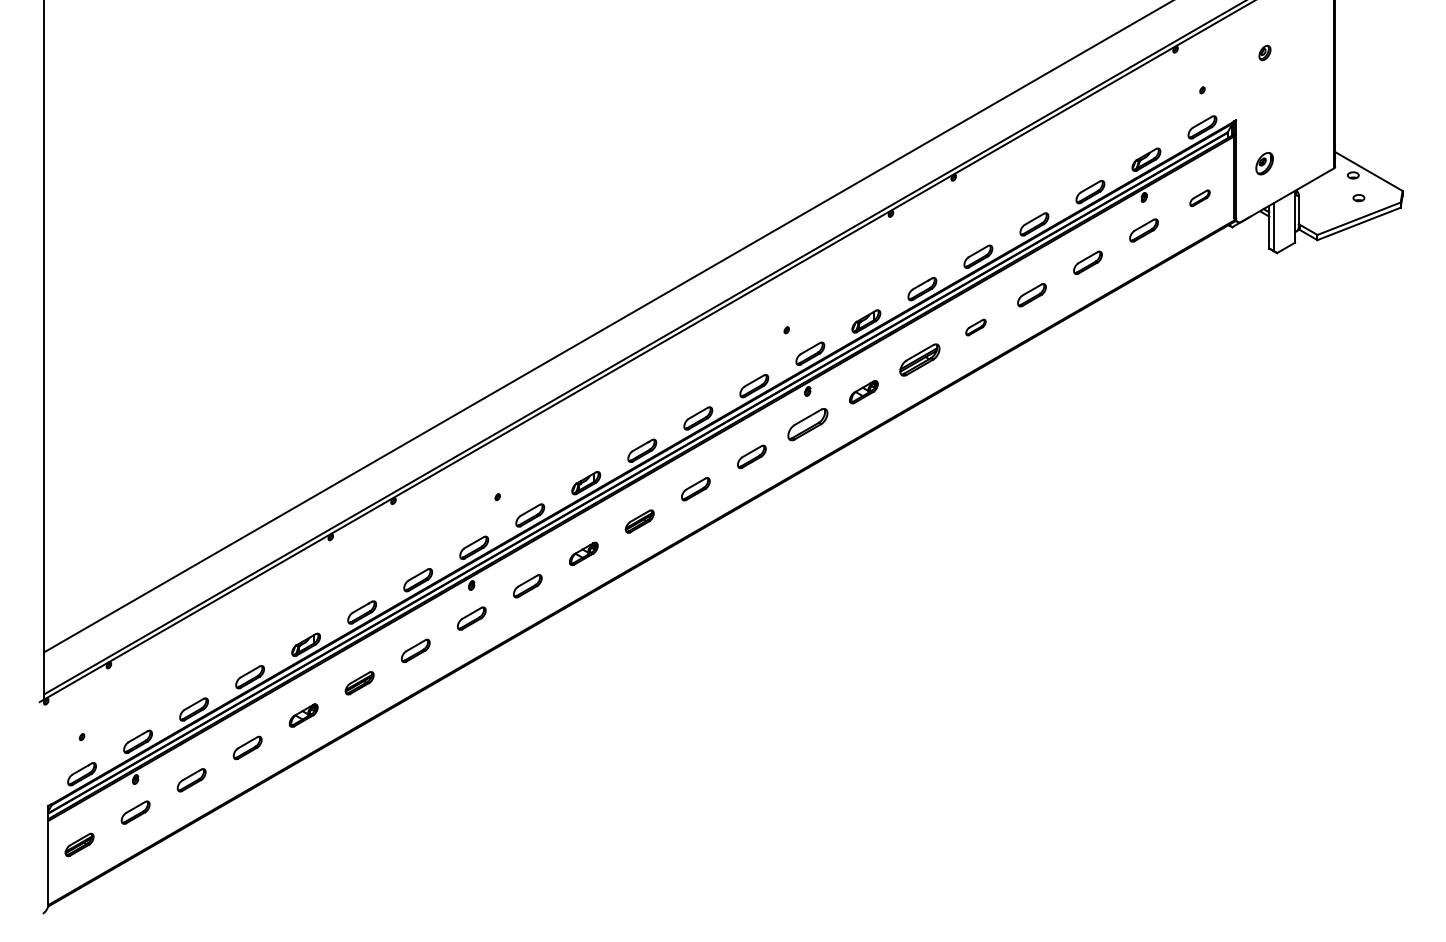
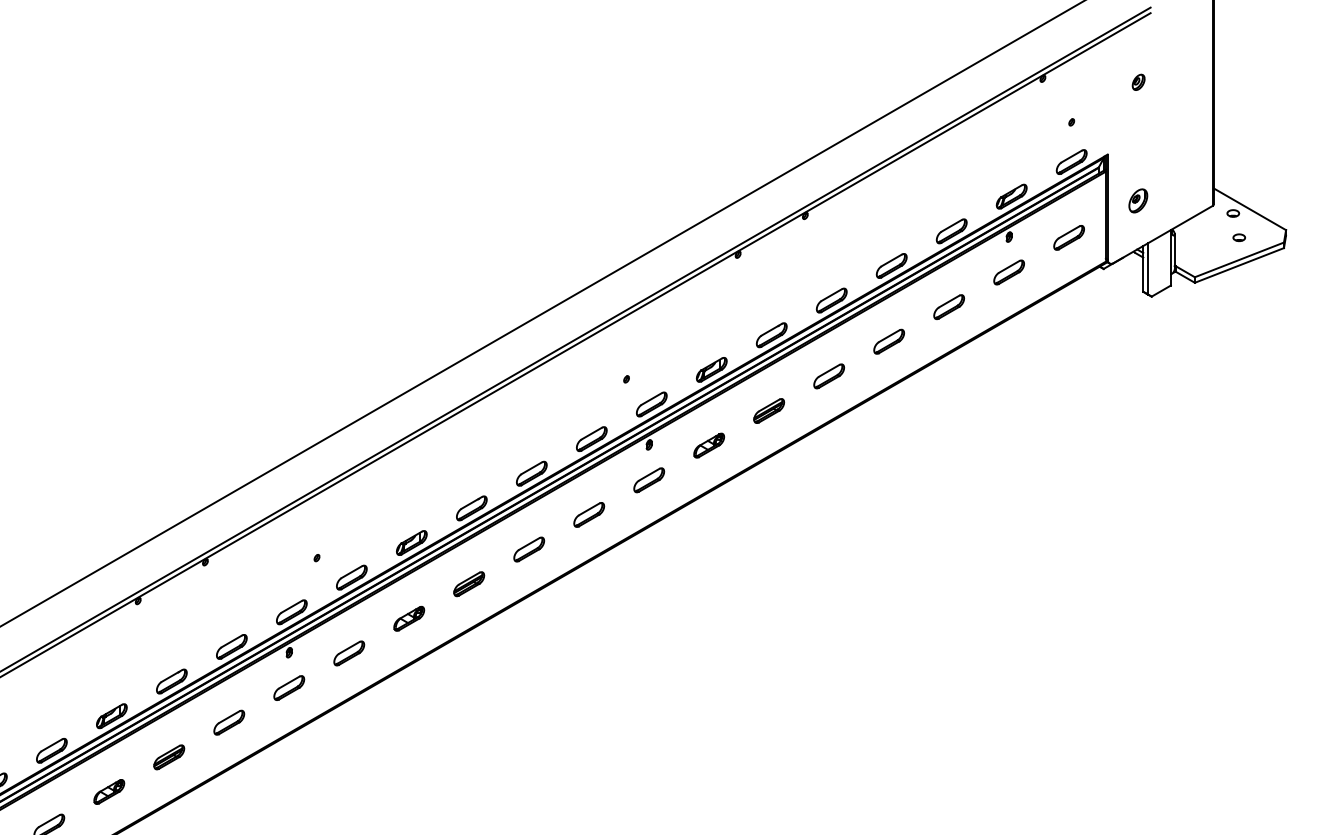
part: (1199, 198) -> (1068, 238), size x1.43
part: (975, 327) -> (828, 376), size x1.43
part: (919, 359) -> (768, 410), size x0.71
part: (807, 424) -> (648, 480), size x0.71

